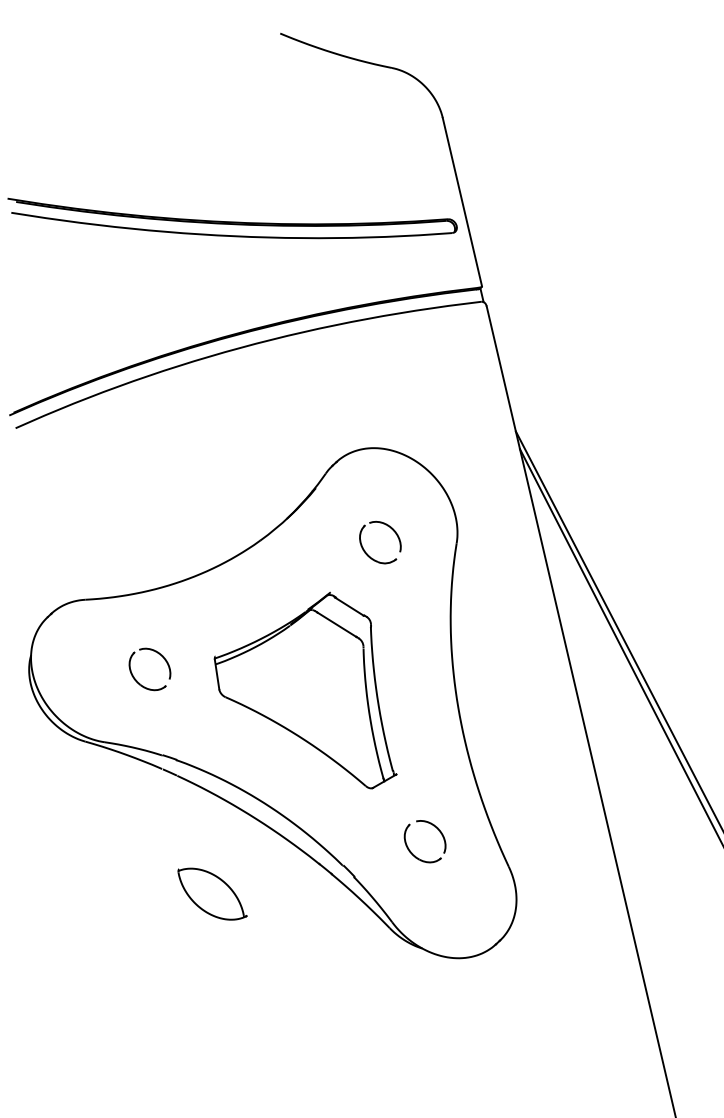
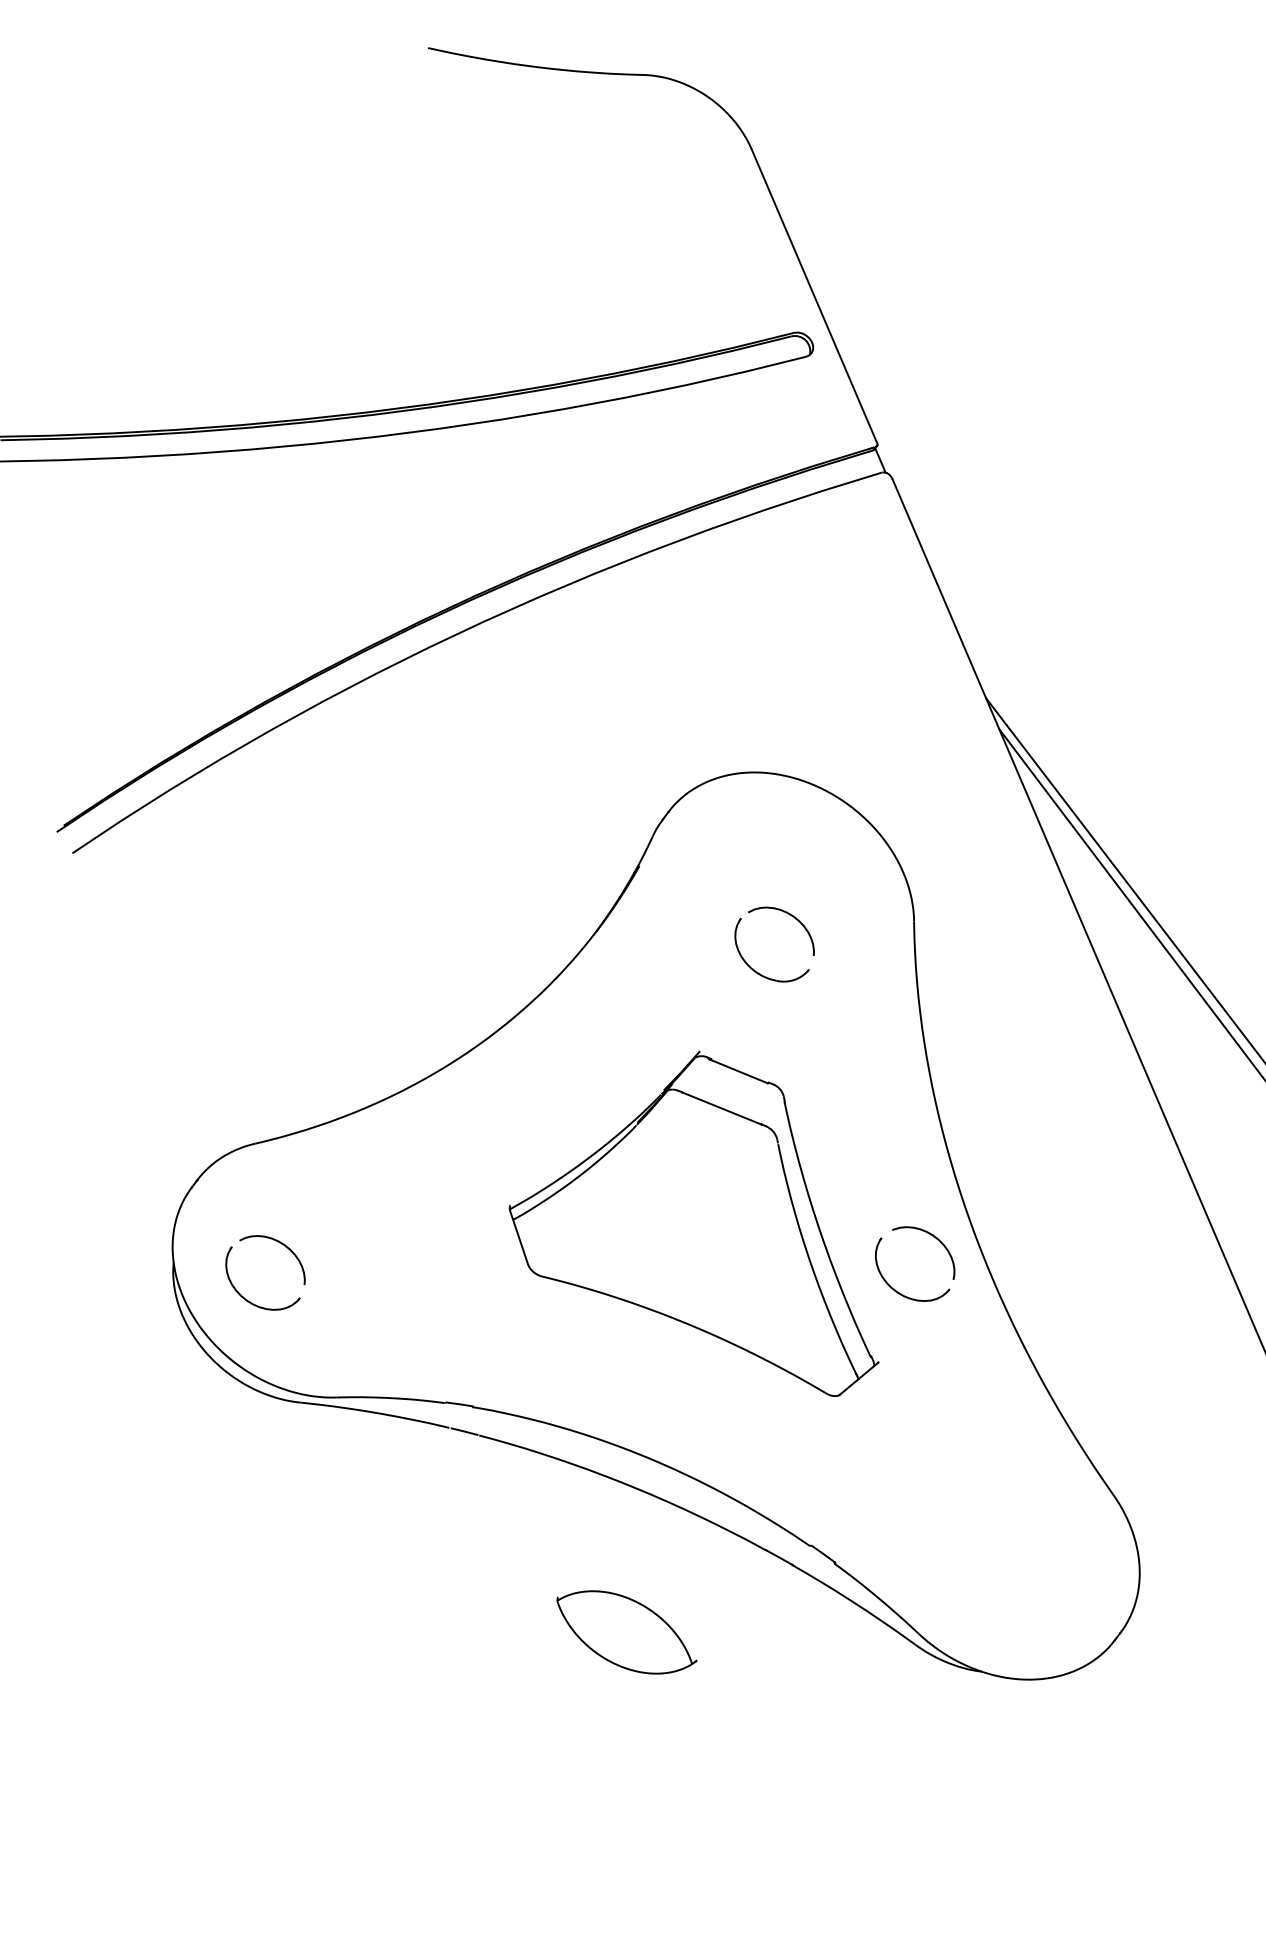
part: (137, 680) -> (246, 1297), moved
part: (412, 852) -> (895, 1288), moved
part: (212, 893) -> (626, 1630), moved

